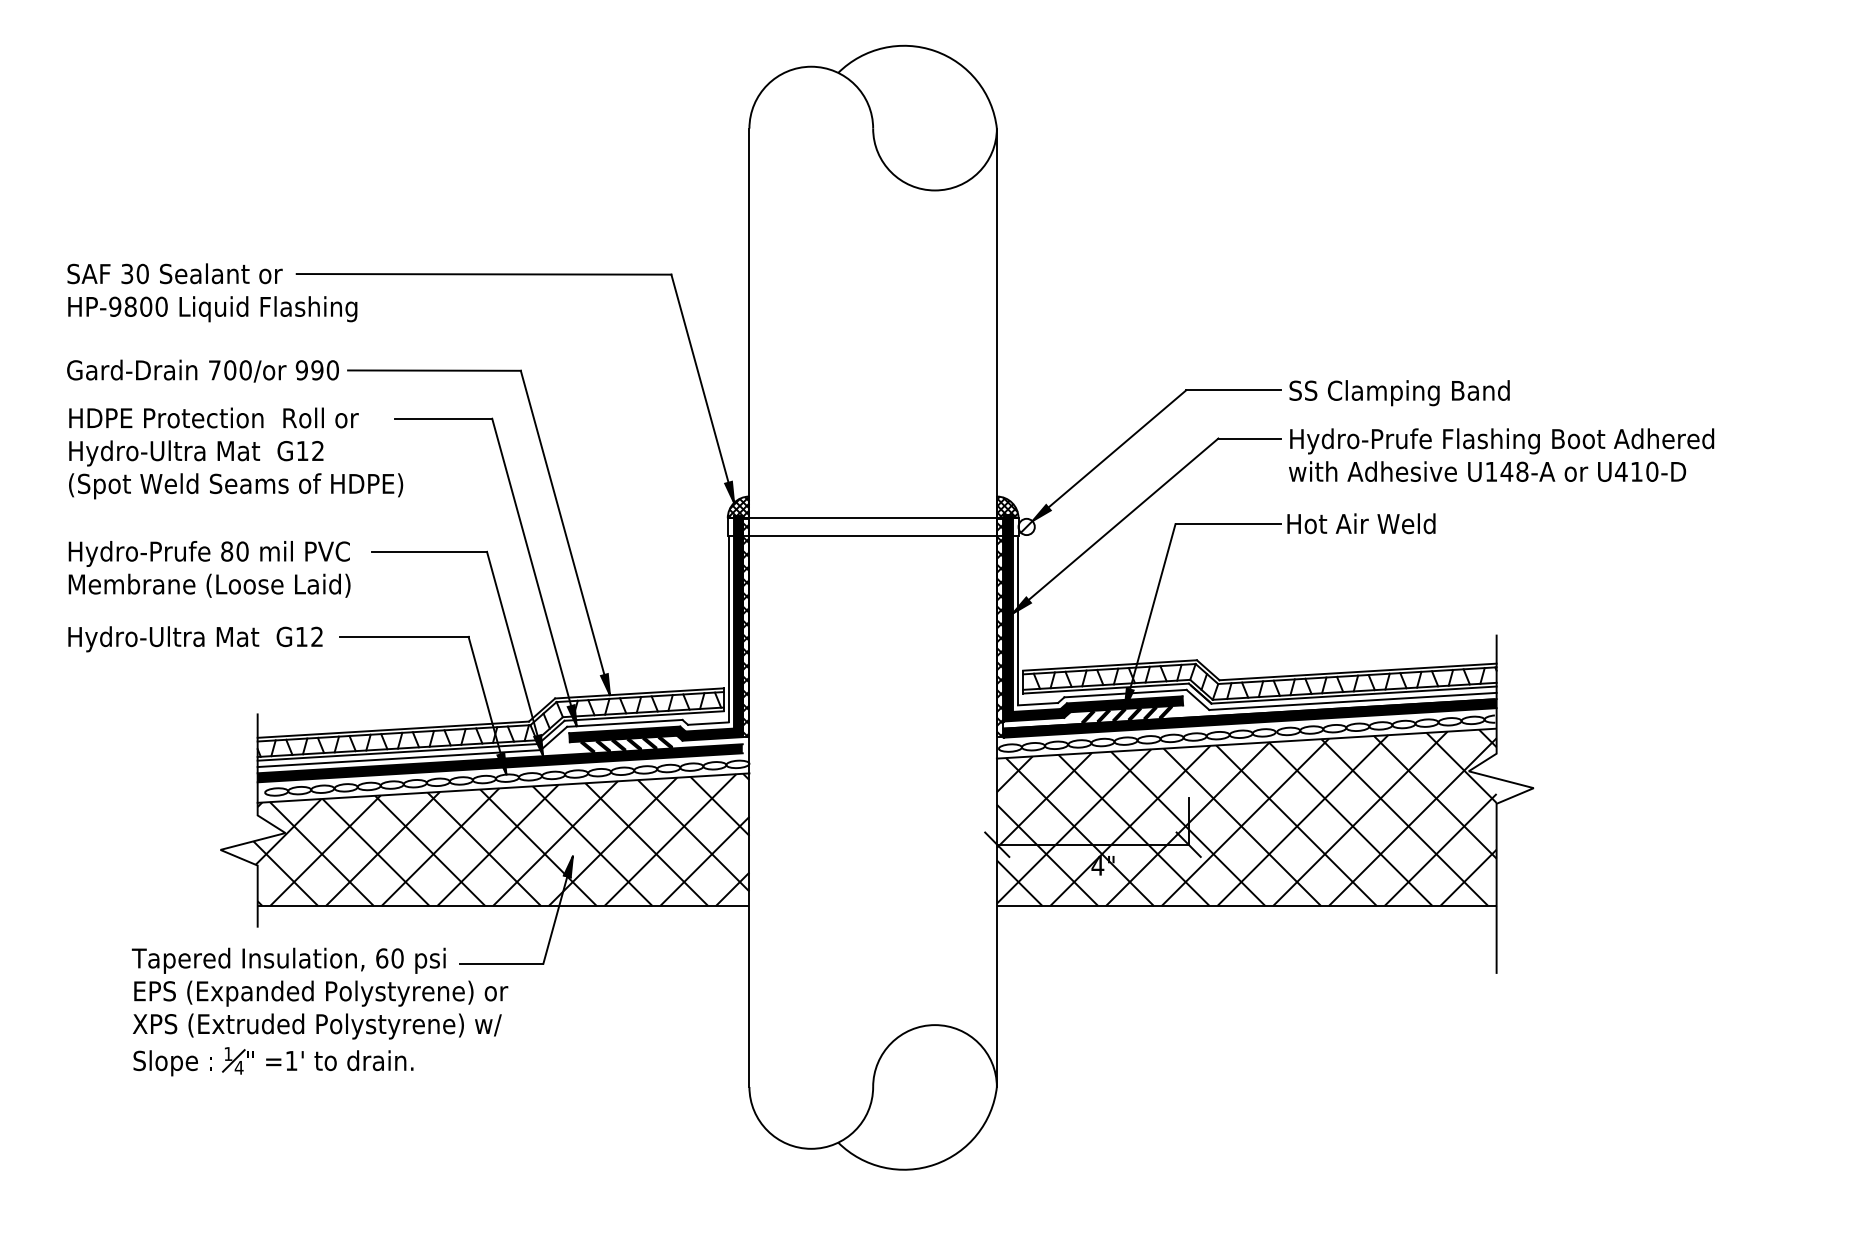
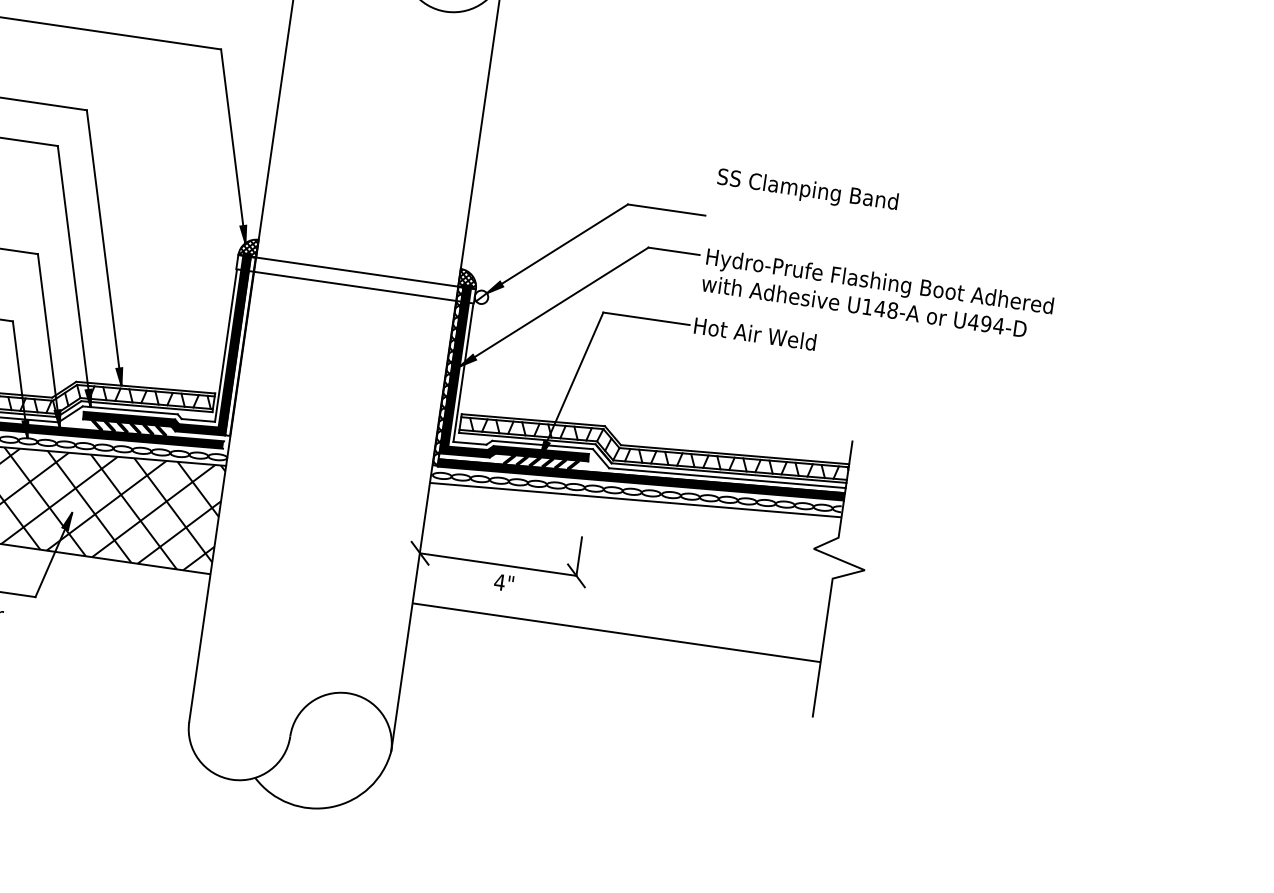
text: (1399, 393) -> (807, 191), moved
text: (1644, 471) -> (992, 324), U410-D -> U494-D
hatch: (745, 629) -> (239, 347), removed
hatch: (1246, 817) -> (626, 560), removed

